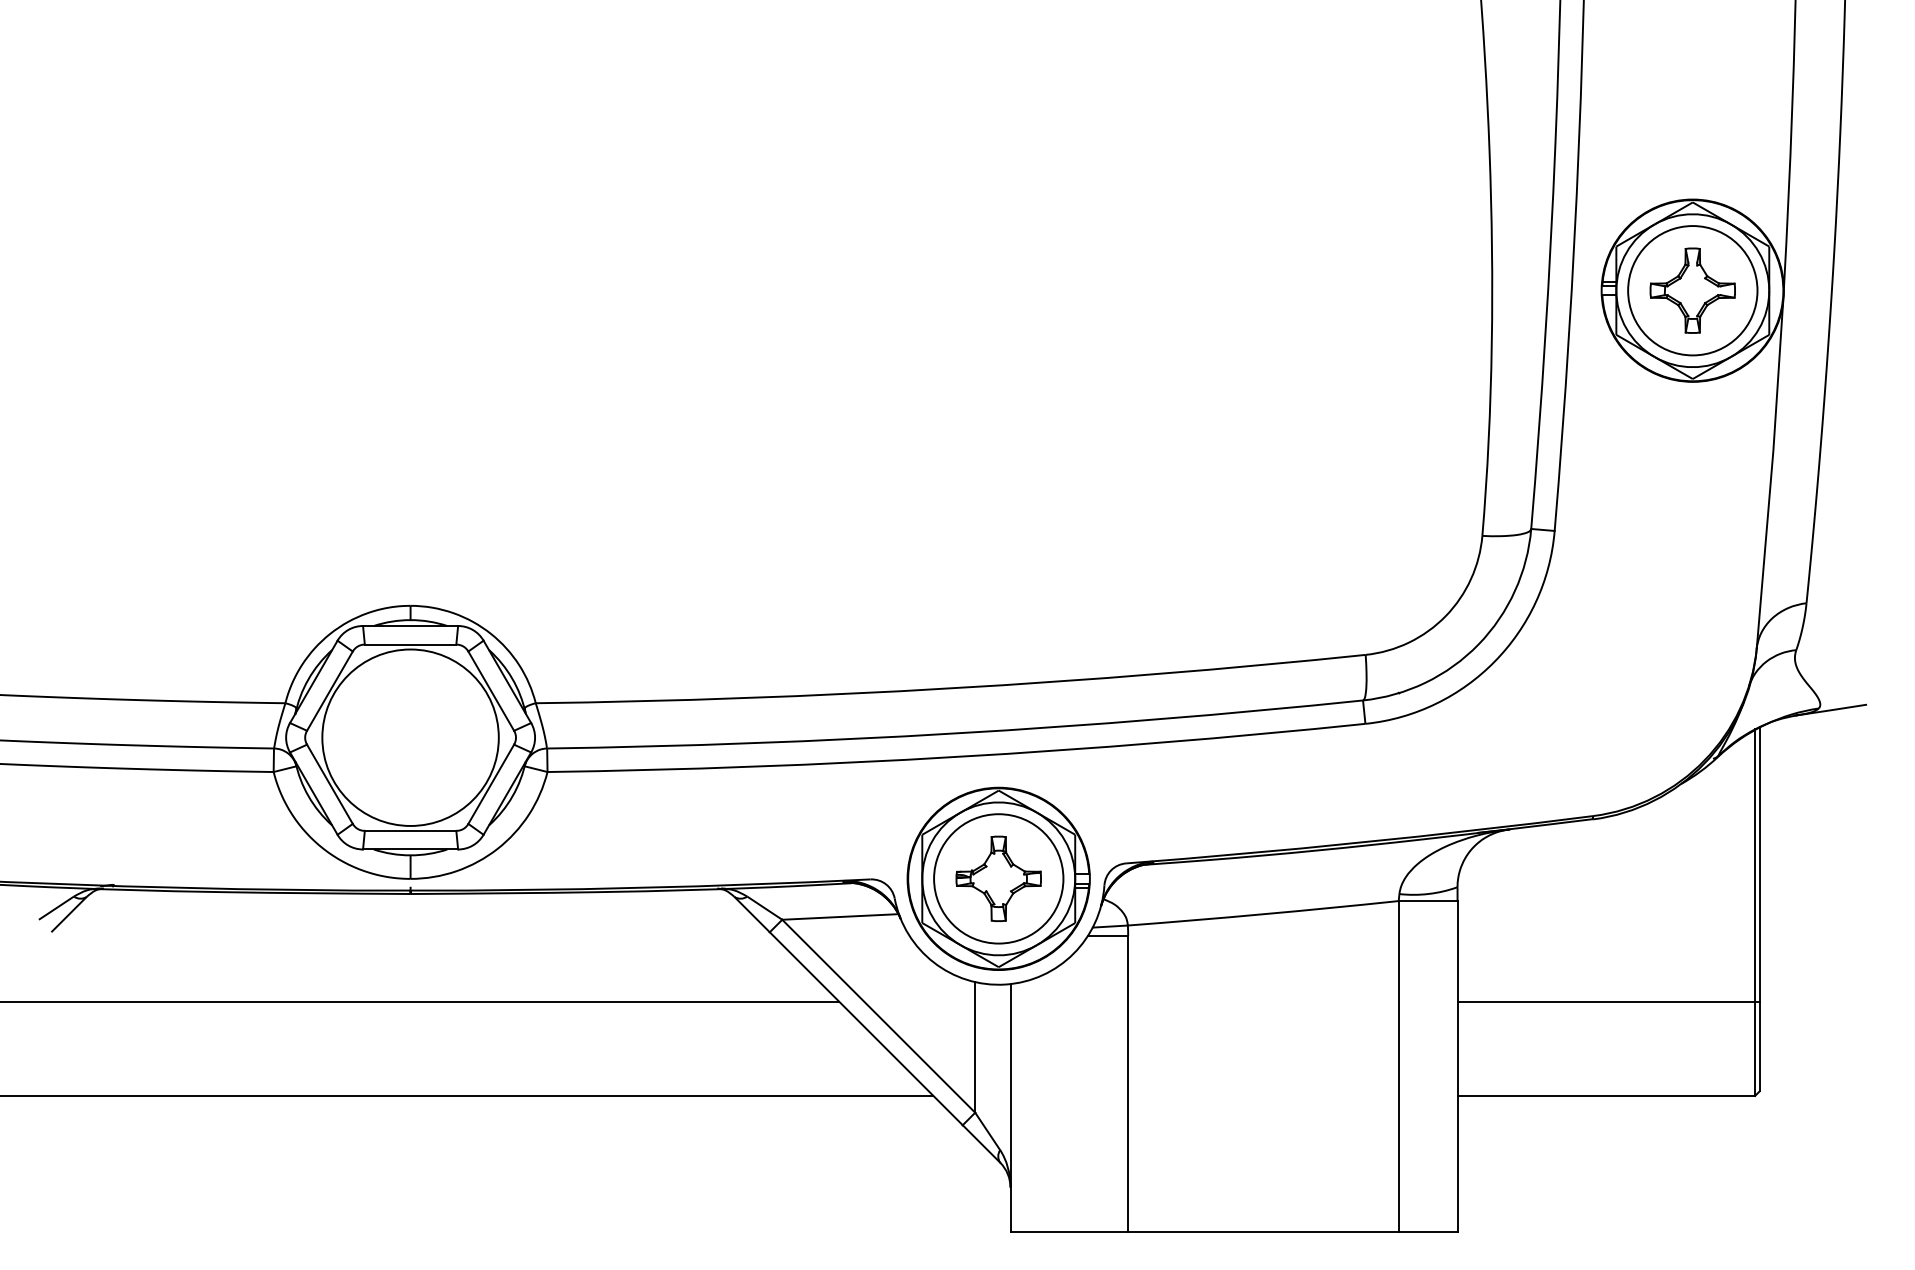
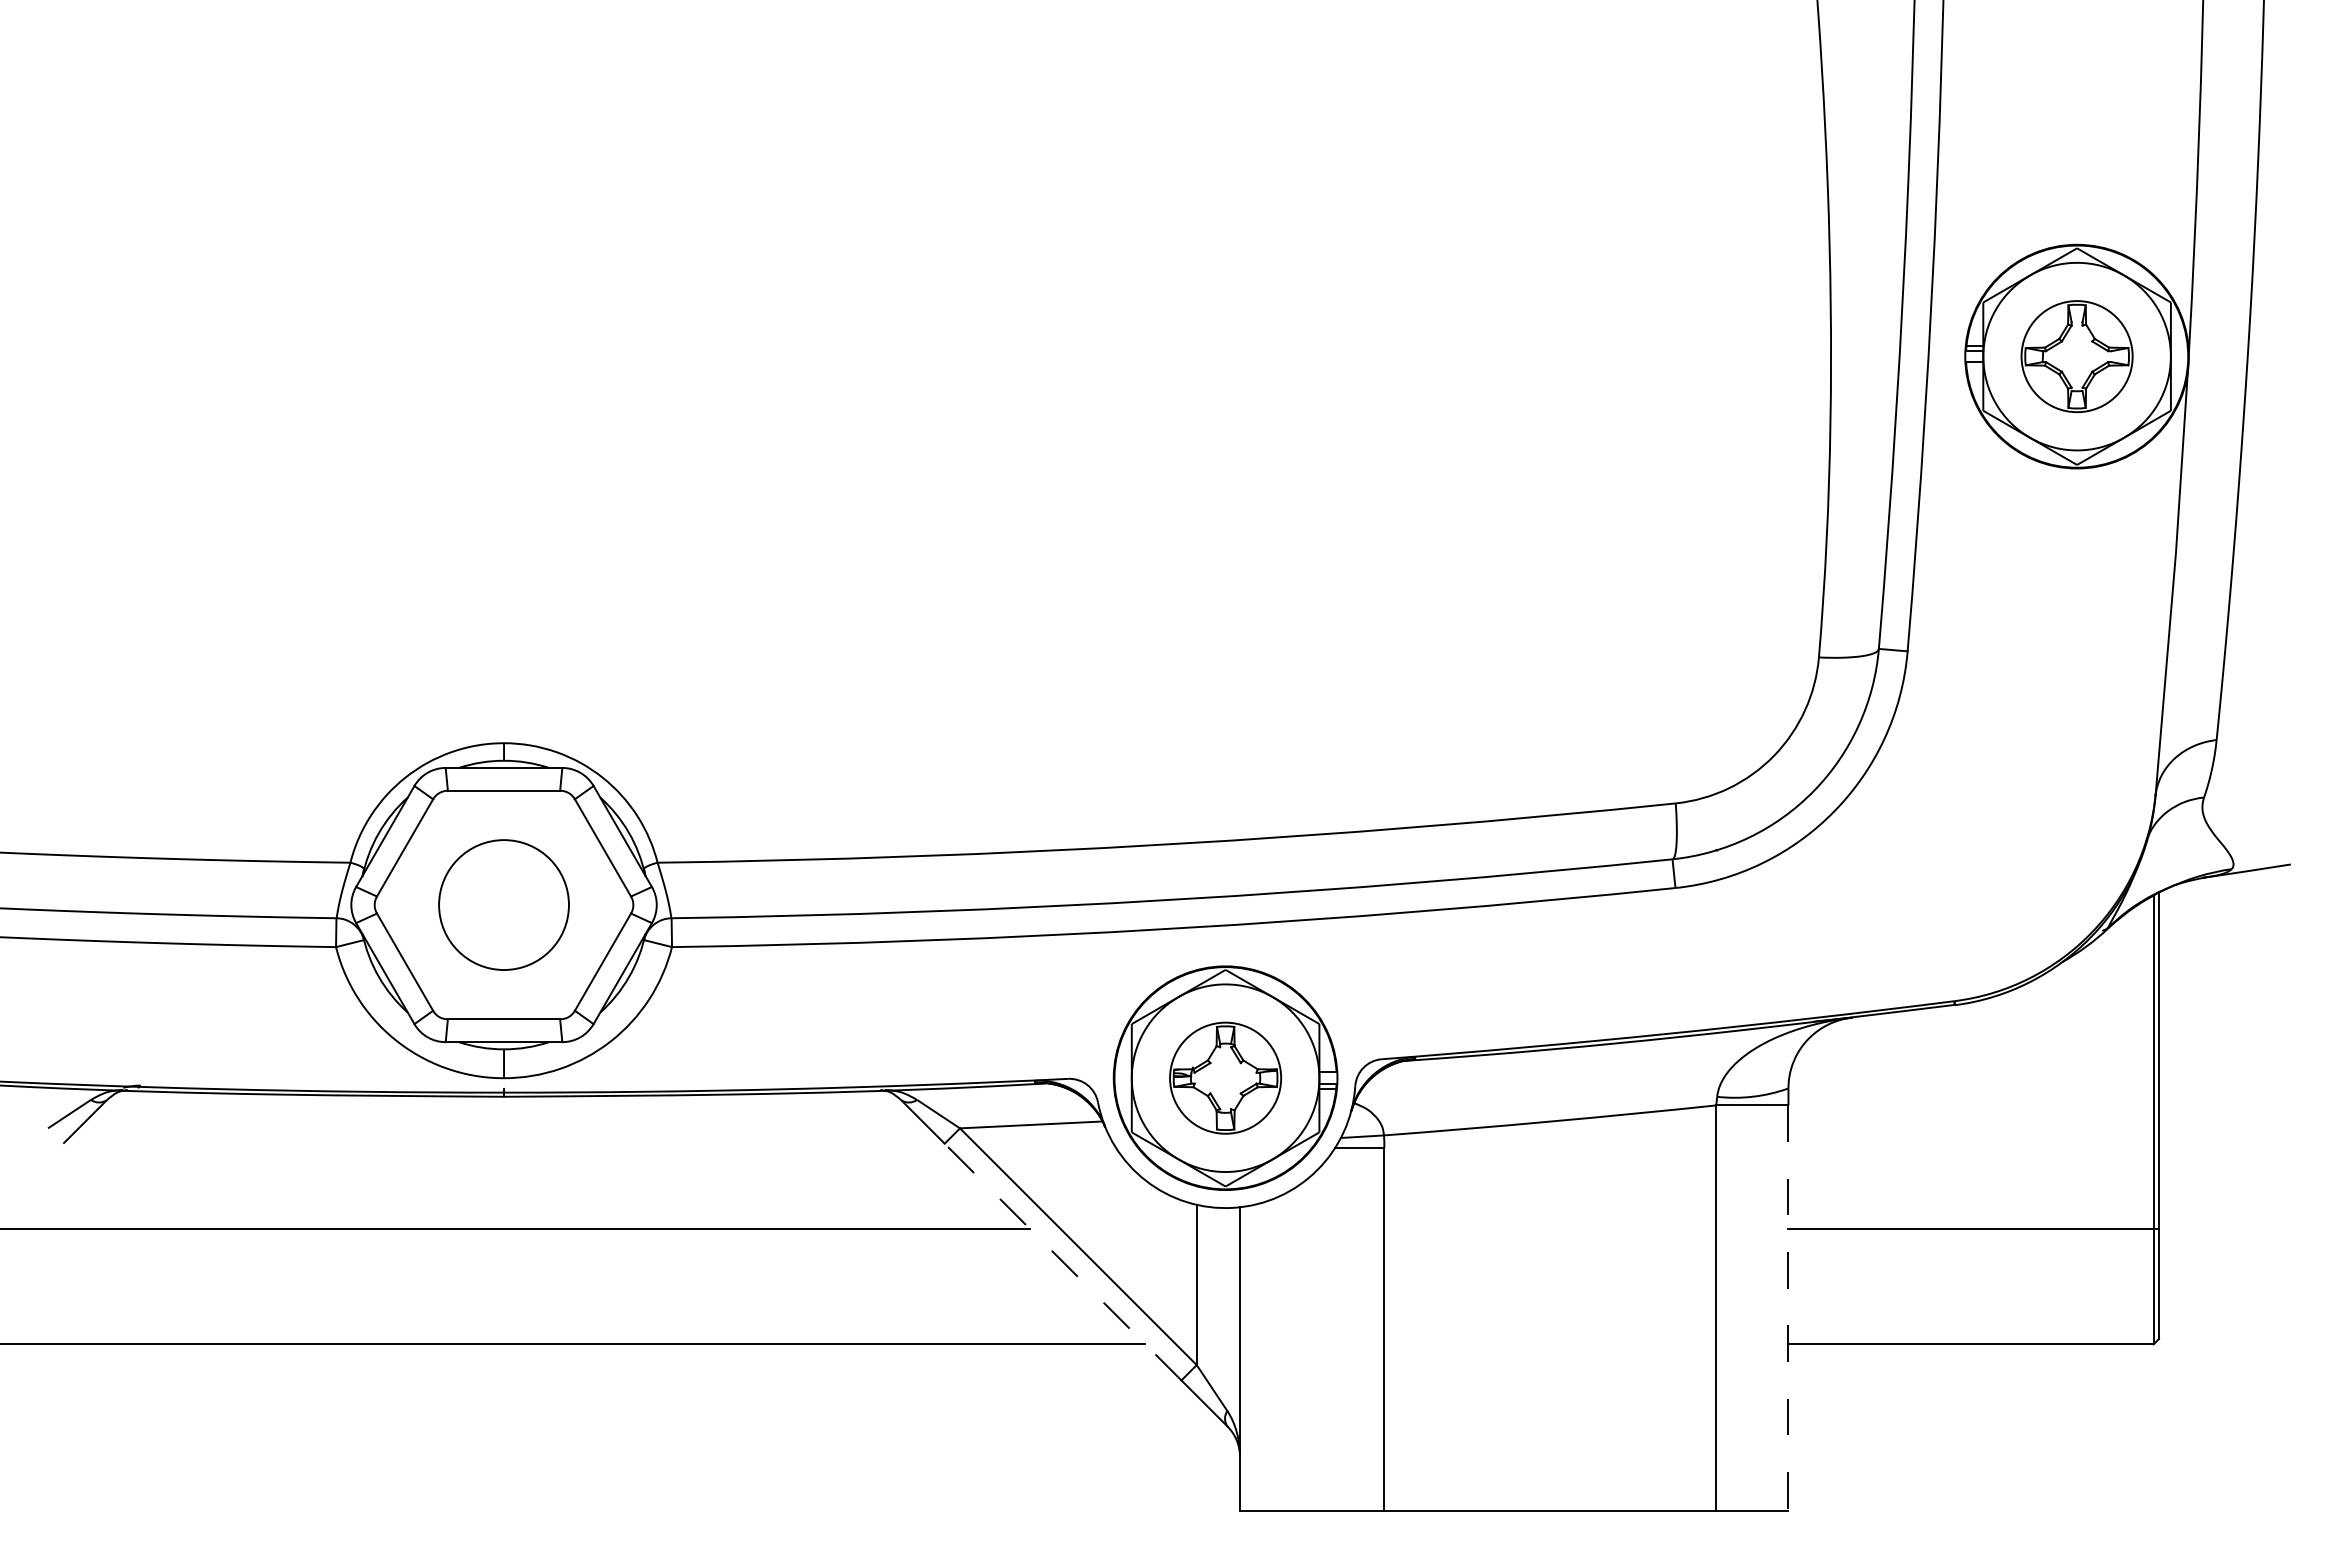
circle: (1692, 290) -> (2076, 356), size x0.7
circle: (410, 737) -> (503, 904), size x0.6
circle: (998, 878) -> (1225, 1077), size x0.7
line: (865, 1028) -> (1062, 1261), solid -> dashed
line: (1457, 1066) -> (1788, 1308), solid -> dashed

